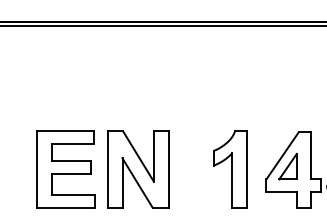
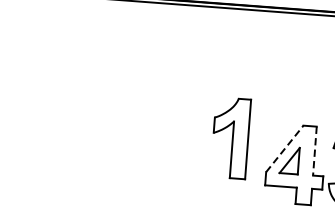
line: (282, 155) -> (284, 148), solid -> dashed
line: (311, 156) -> (314, 151), solid -> dashed
part: (65, 169) -> (57, 146), removed
part: (138, 169) -> (133, 151), removed
part: (230, 169) -> (231, 138), moved

